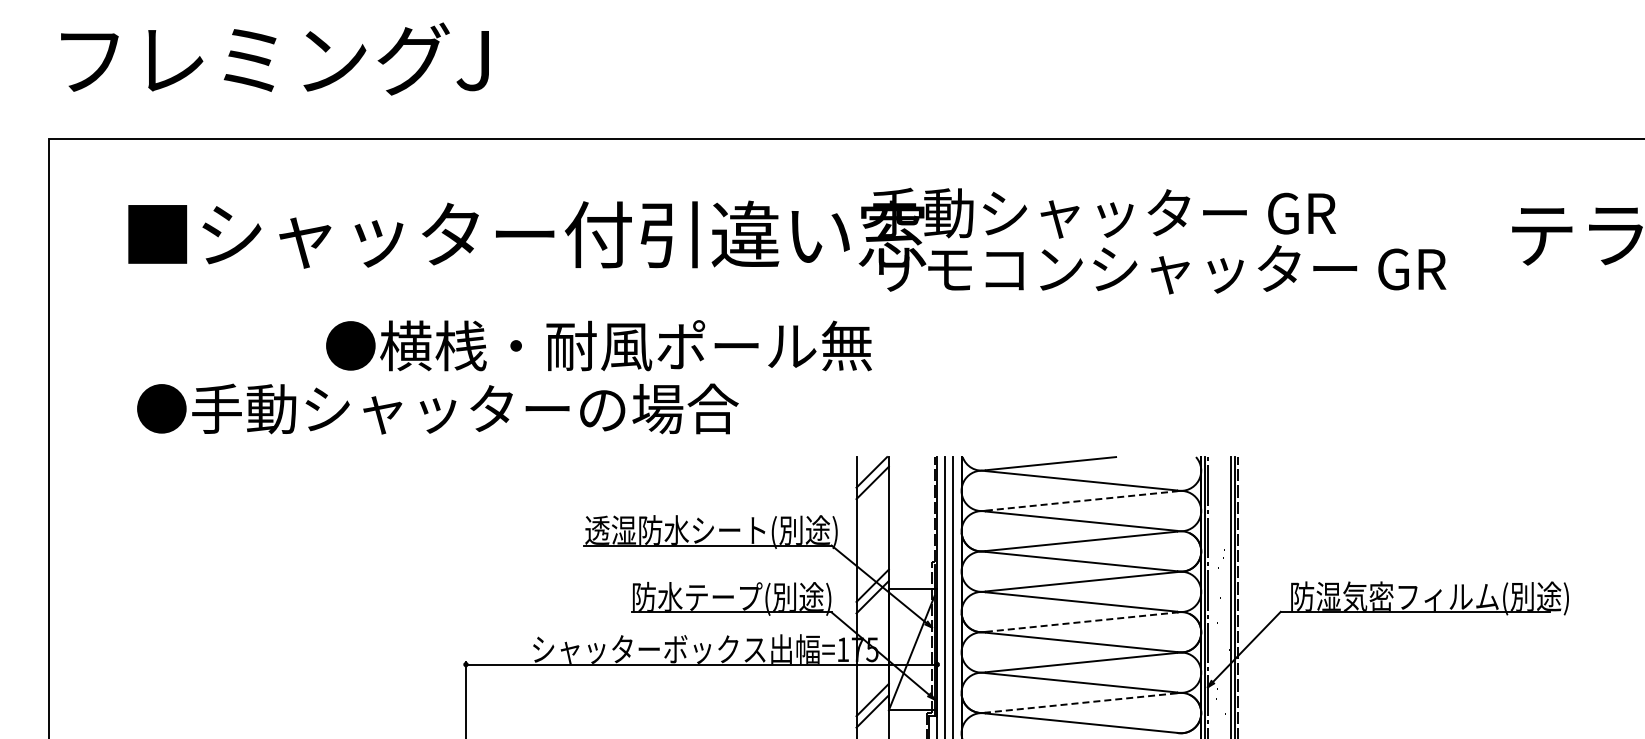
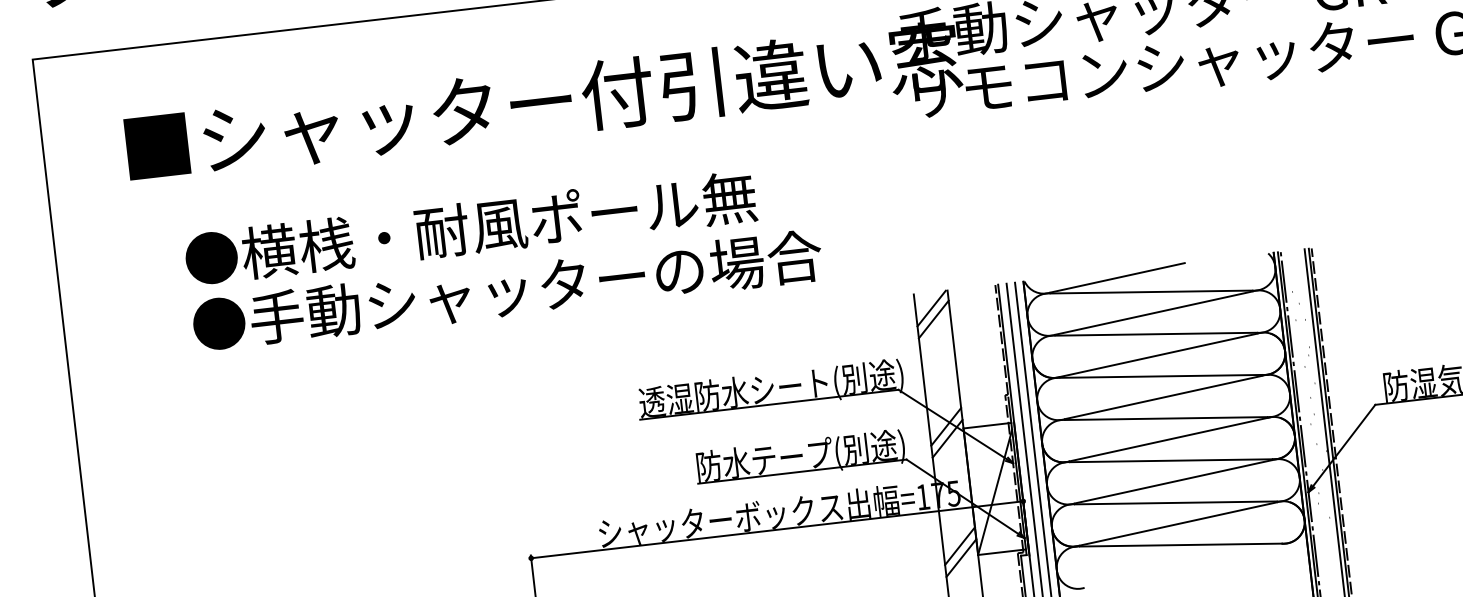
text: (598, 345) -> (470, 227), moved
text: (437, 408) -> (507, 290), moved
line: (1081, 500) -> (1153, 312), dashed -> solid
line: (1084, 621) -> (1171, 438), dashed -> solid
line: (1080, 703) -> (1177, 524), dashed -> solid

